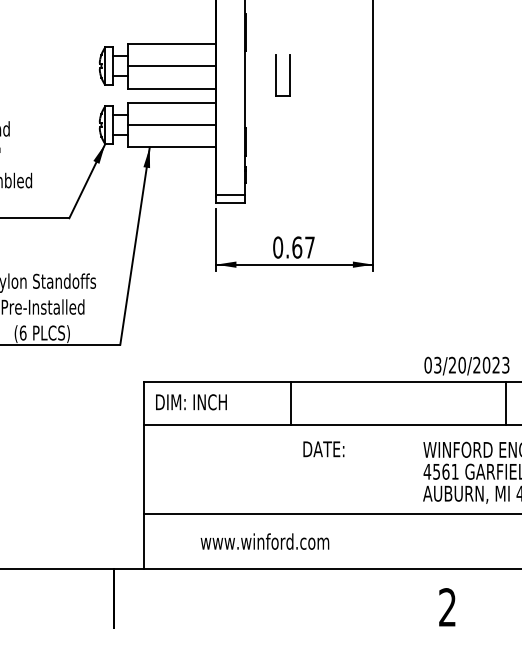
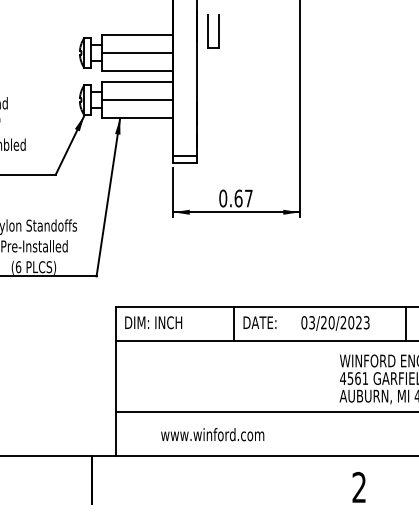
part: (282, 75) -> (213, 31), moved
text: (466, 365) -> (335, 322), moved
text: (323, 449) -> (259, 322), moved

